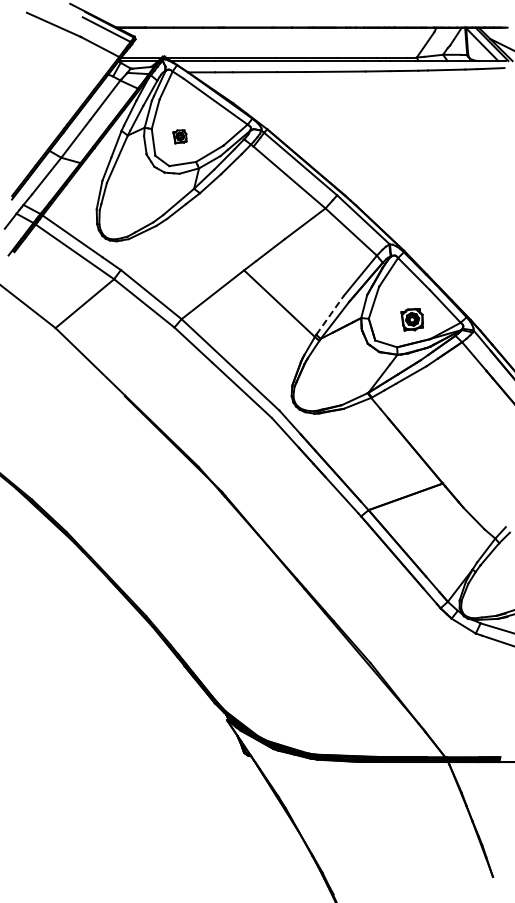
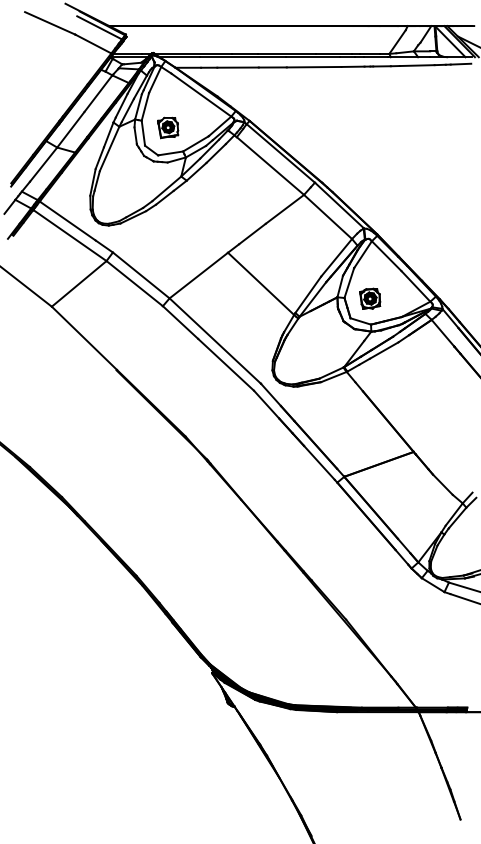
part: (179, 136) -> (167, 127), size x1.67
line: (330, 315) -> (308, 294), dashed -> solid
part: (411, 319) -> (369, 298), moved

